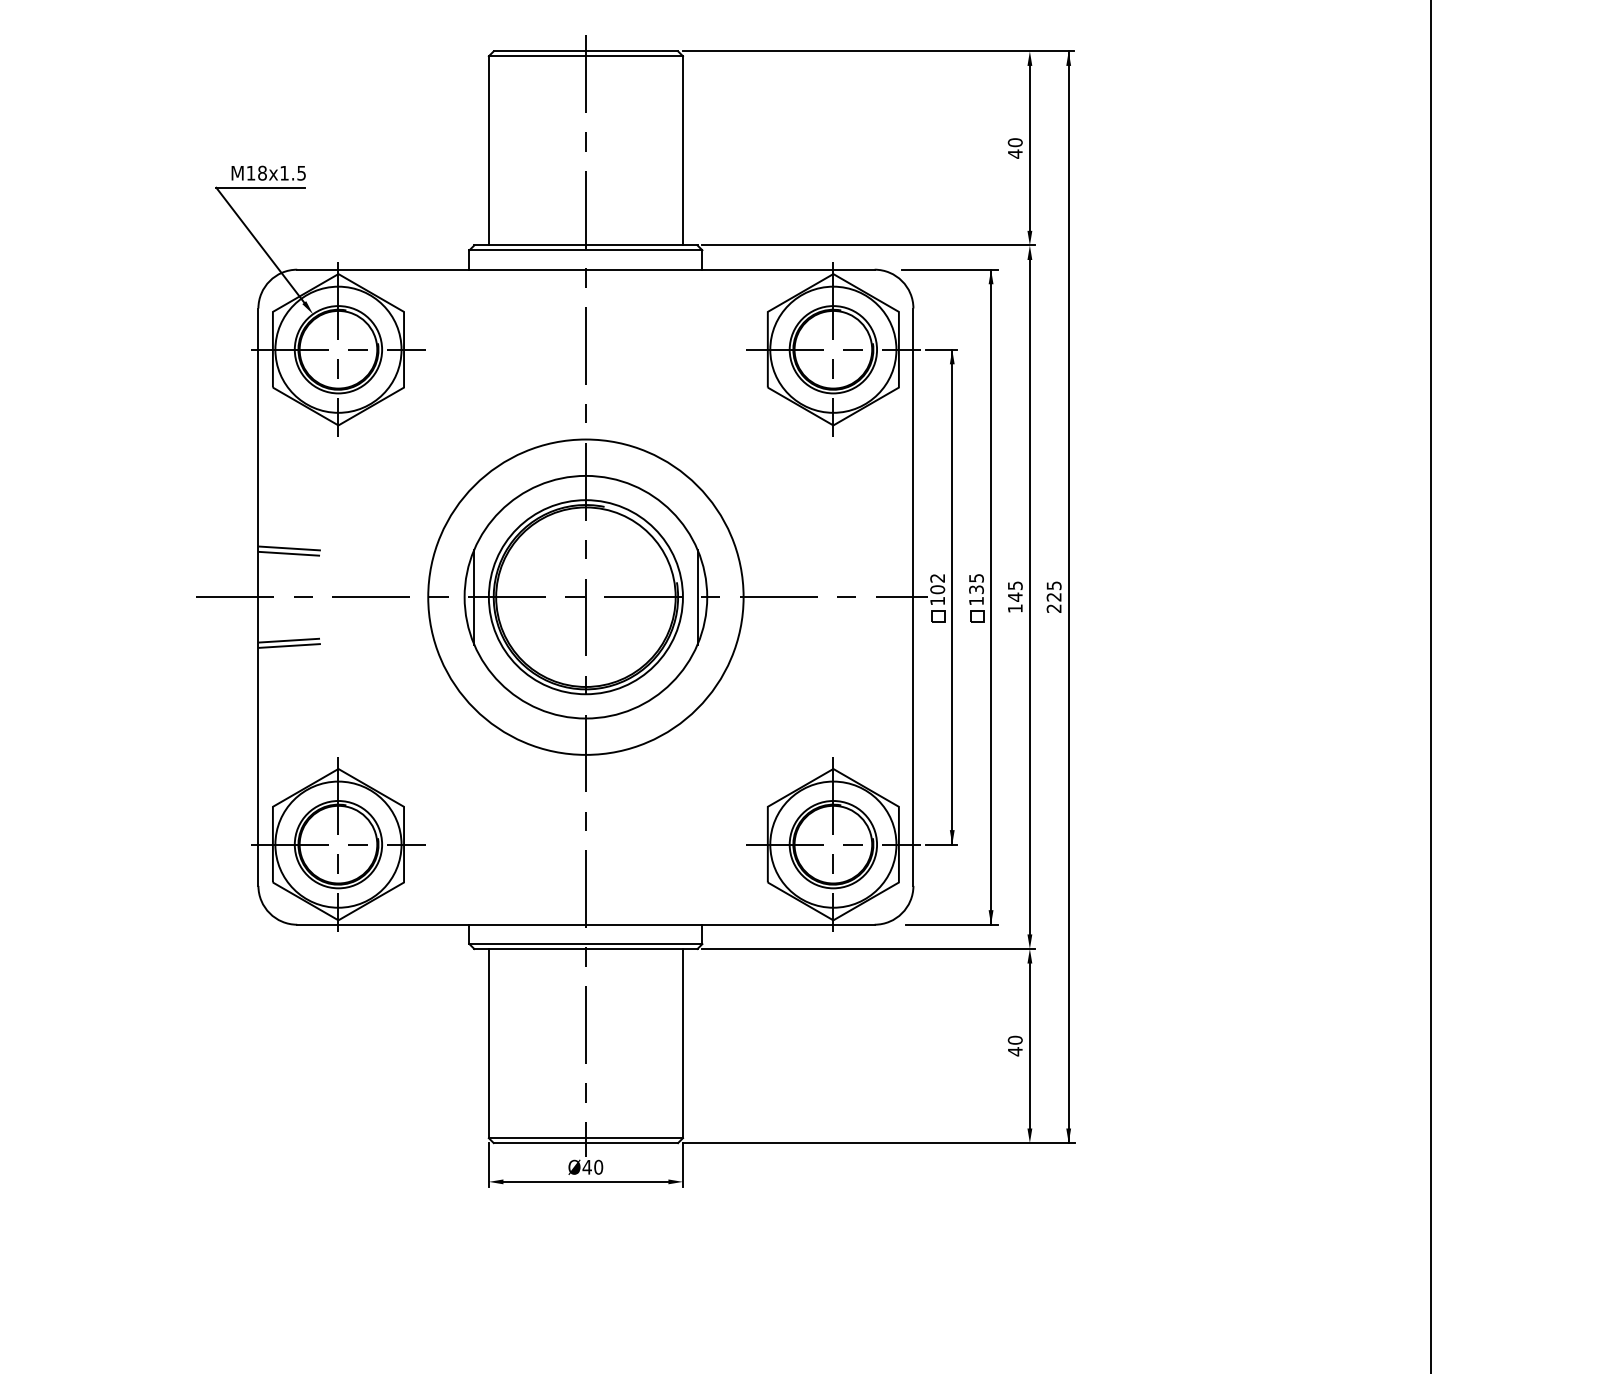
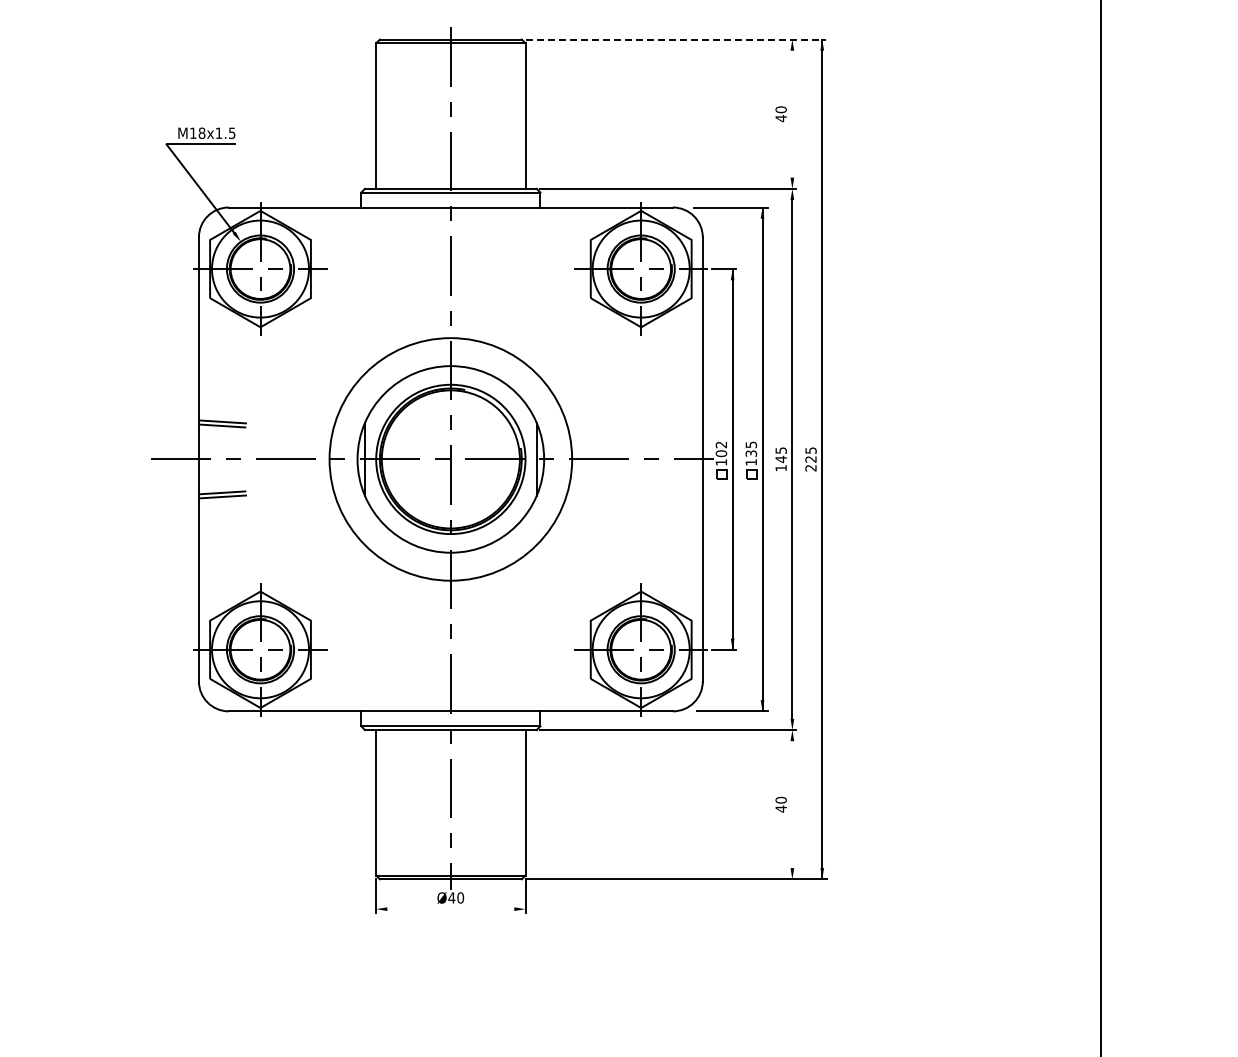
line: (879, 51) -> (676, 39), solid -> dashed
line: (1030, 147) -> (792, 113), removed
line: (1030, 1045) -> (792, 804), removed
line: (585, 1182) -> (450, 909), removed

